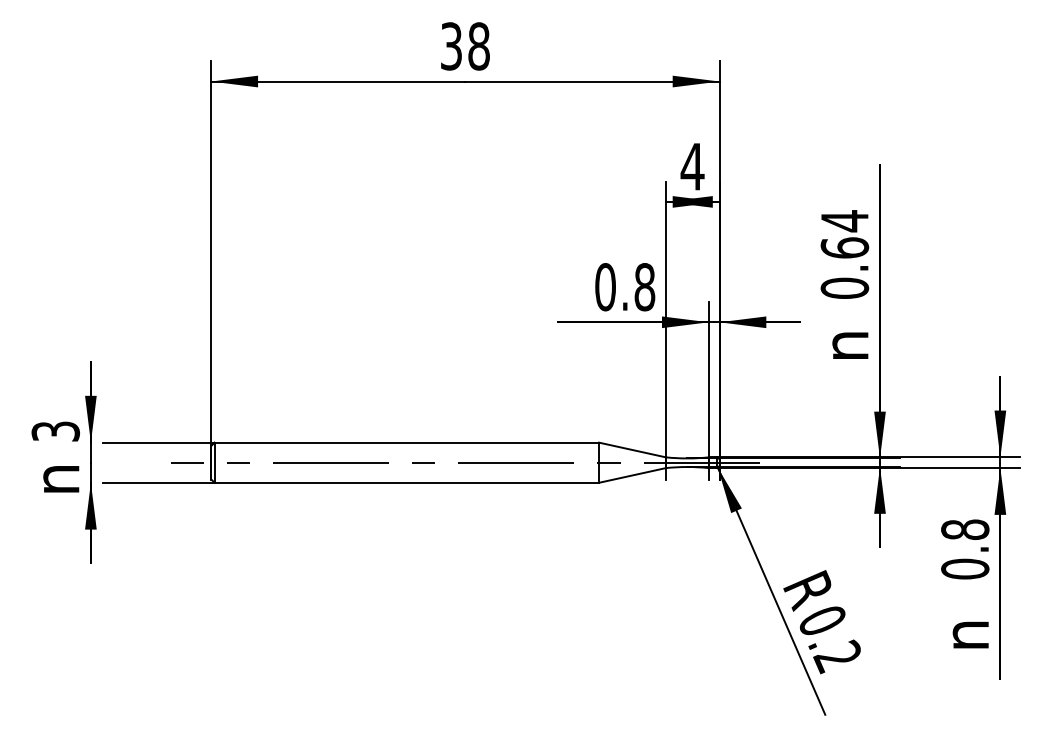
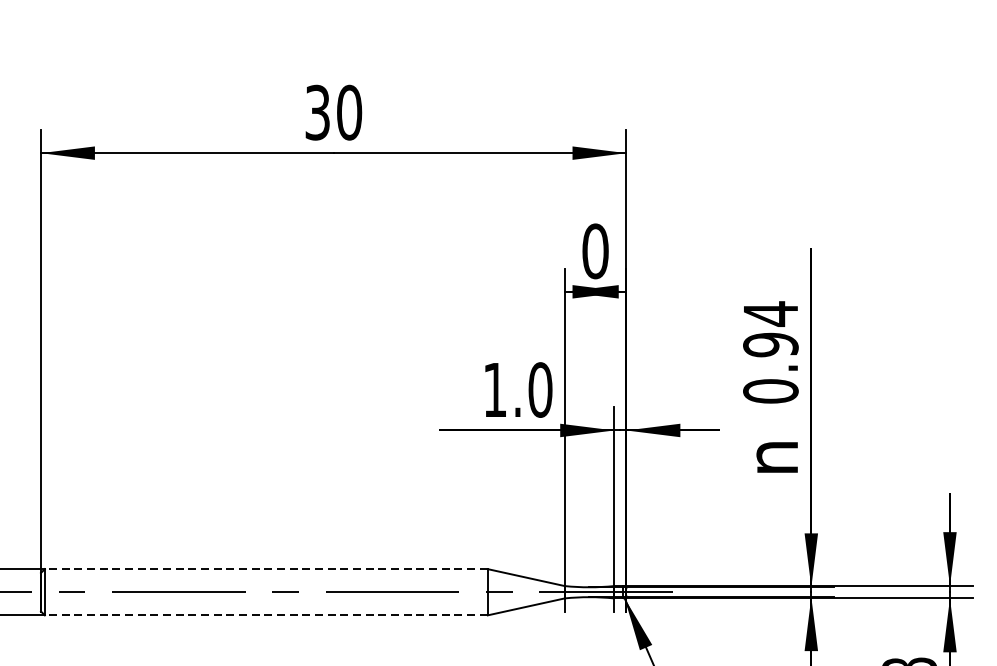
text: (478, 46) -> (348, 112), 38 -> 30
text: (692, 166) -> (595, 251), 4 -> 0
text: (844, 247) -> (770, 344), 0.64 -> 0.94
text: (625, 287) -> (518, 390), 0.8 -> 1.0
line: (406, 442) -> (265, 568), solid -> dashed
line: (406, 482) -> (265, 615), solid -> dashed

